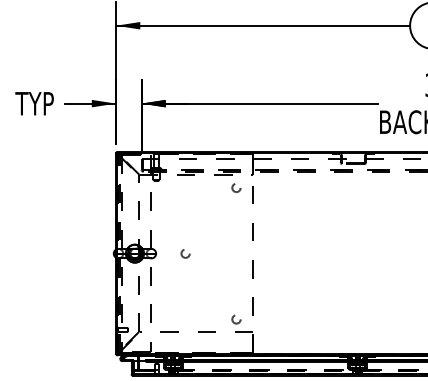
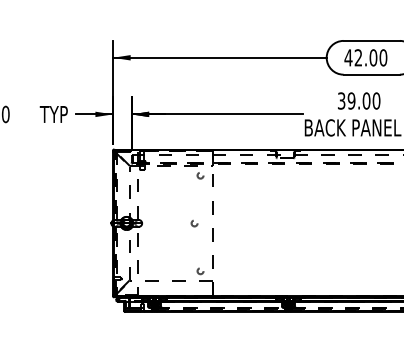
circle: (185, 253) -> (194, 223), moved

